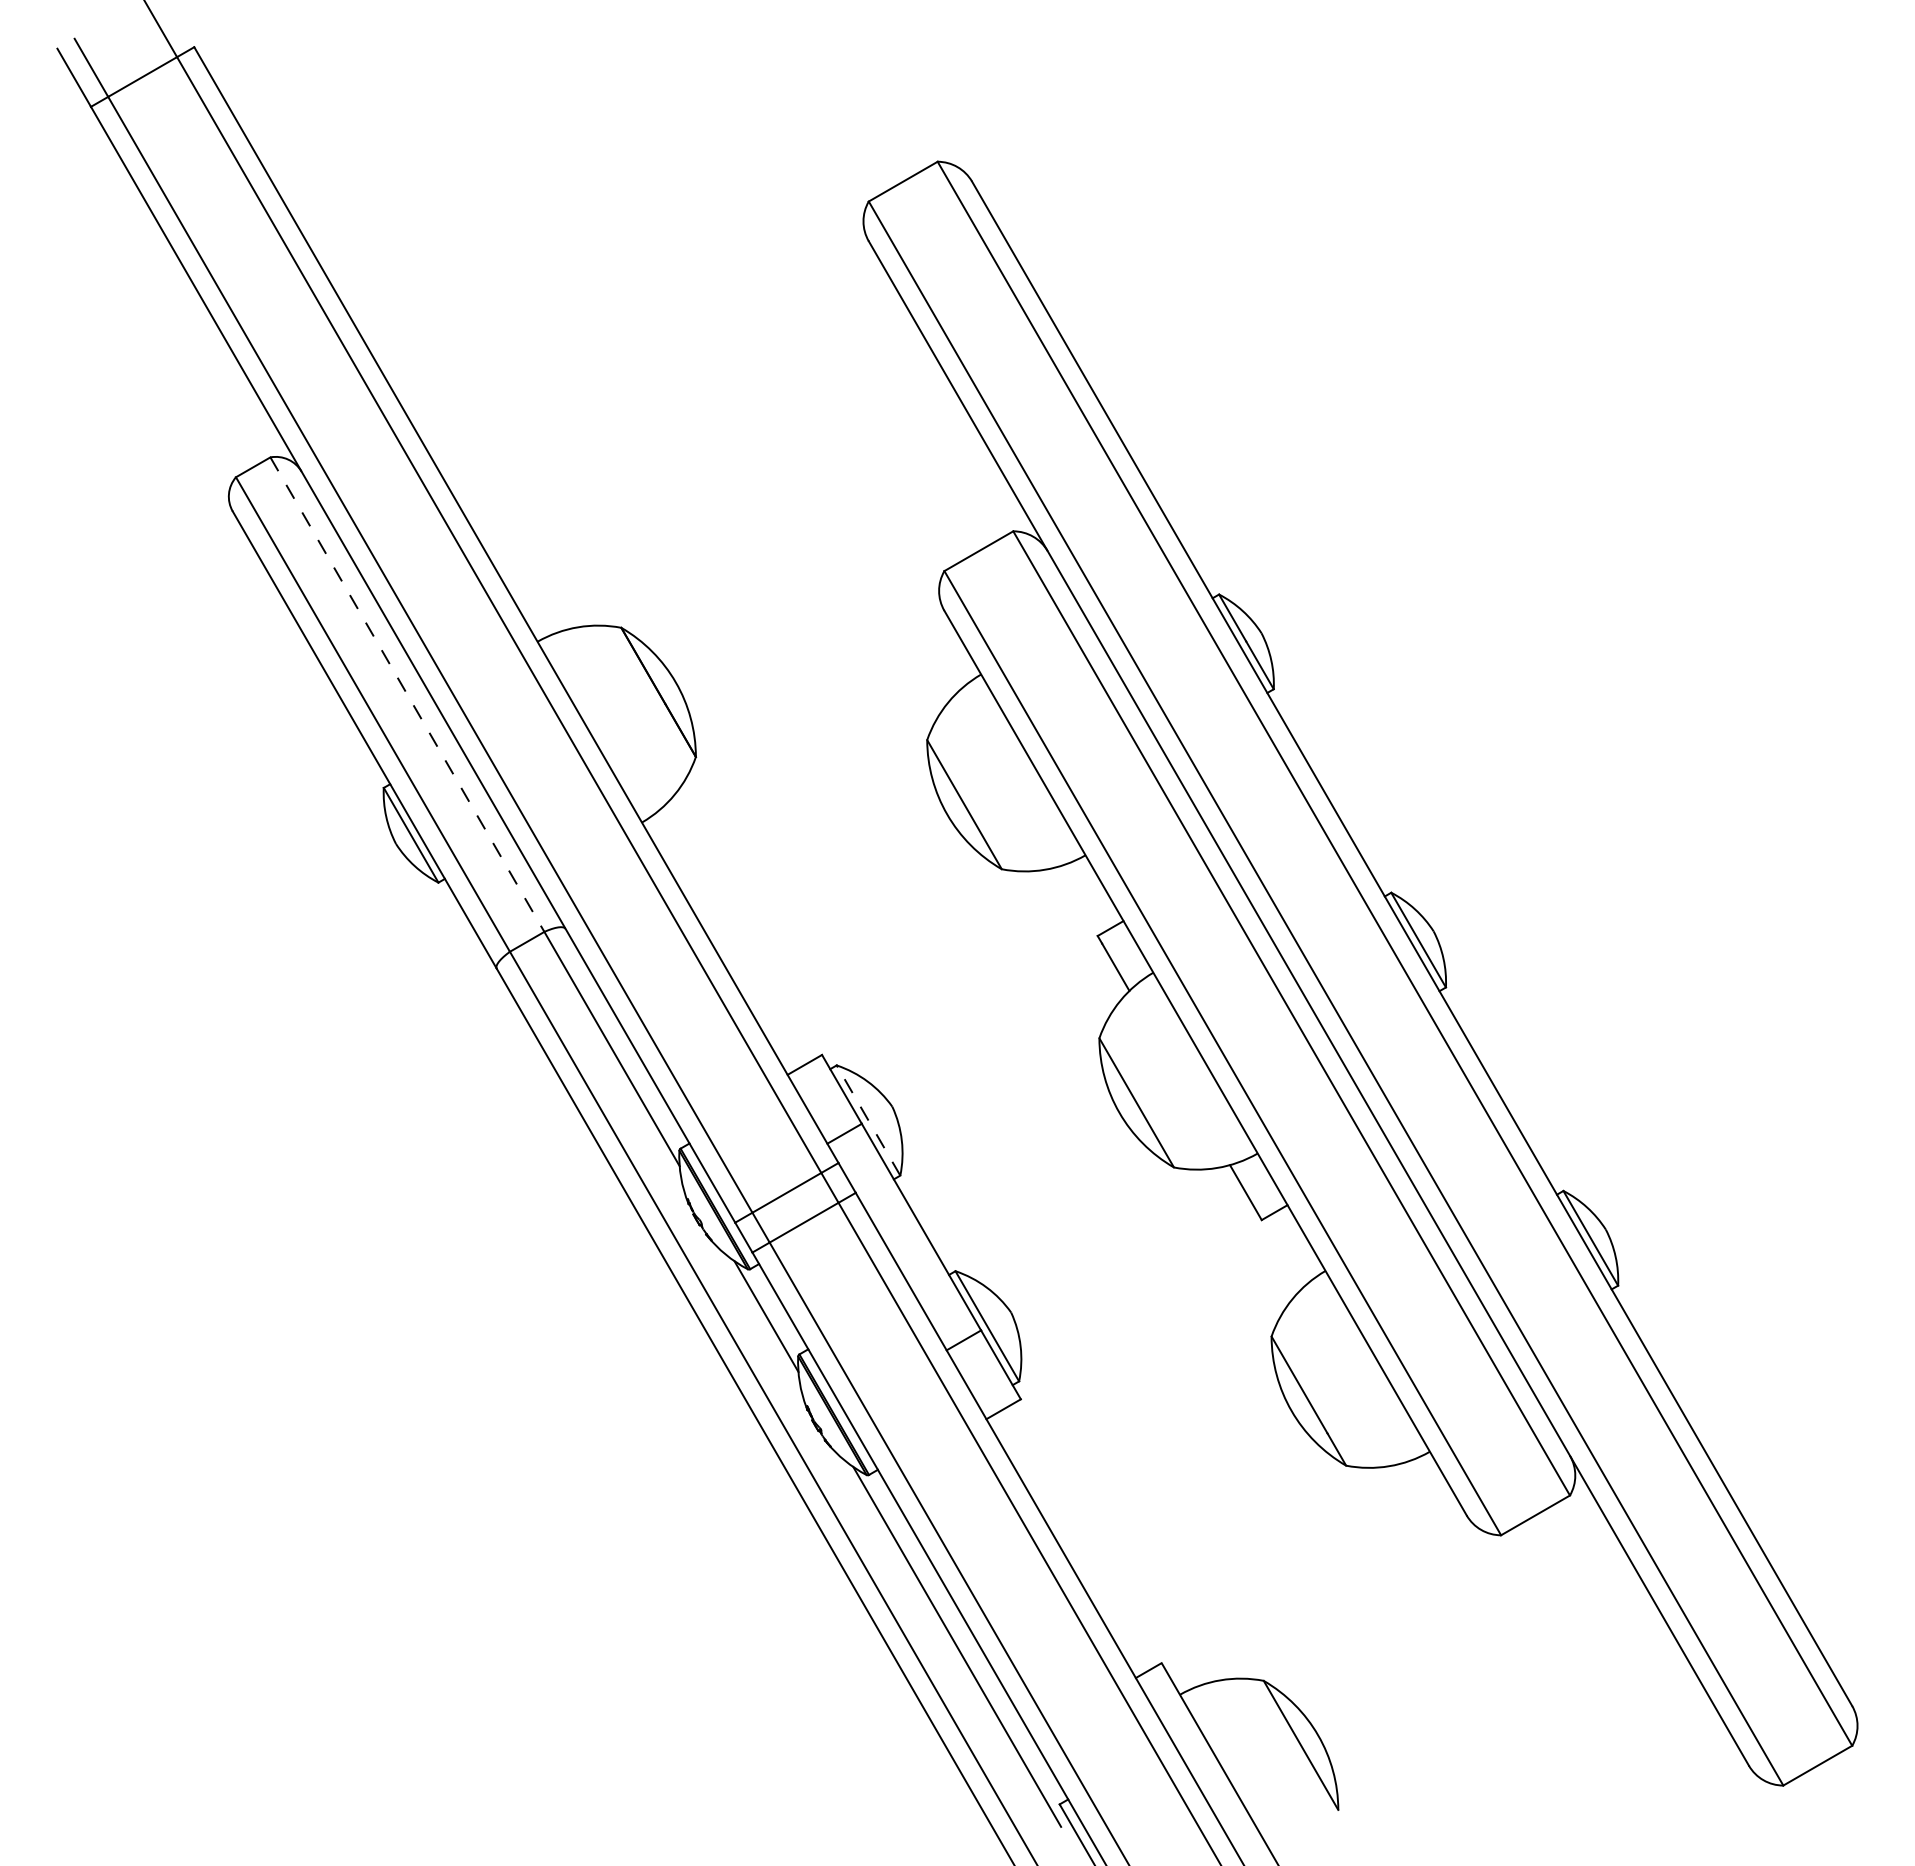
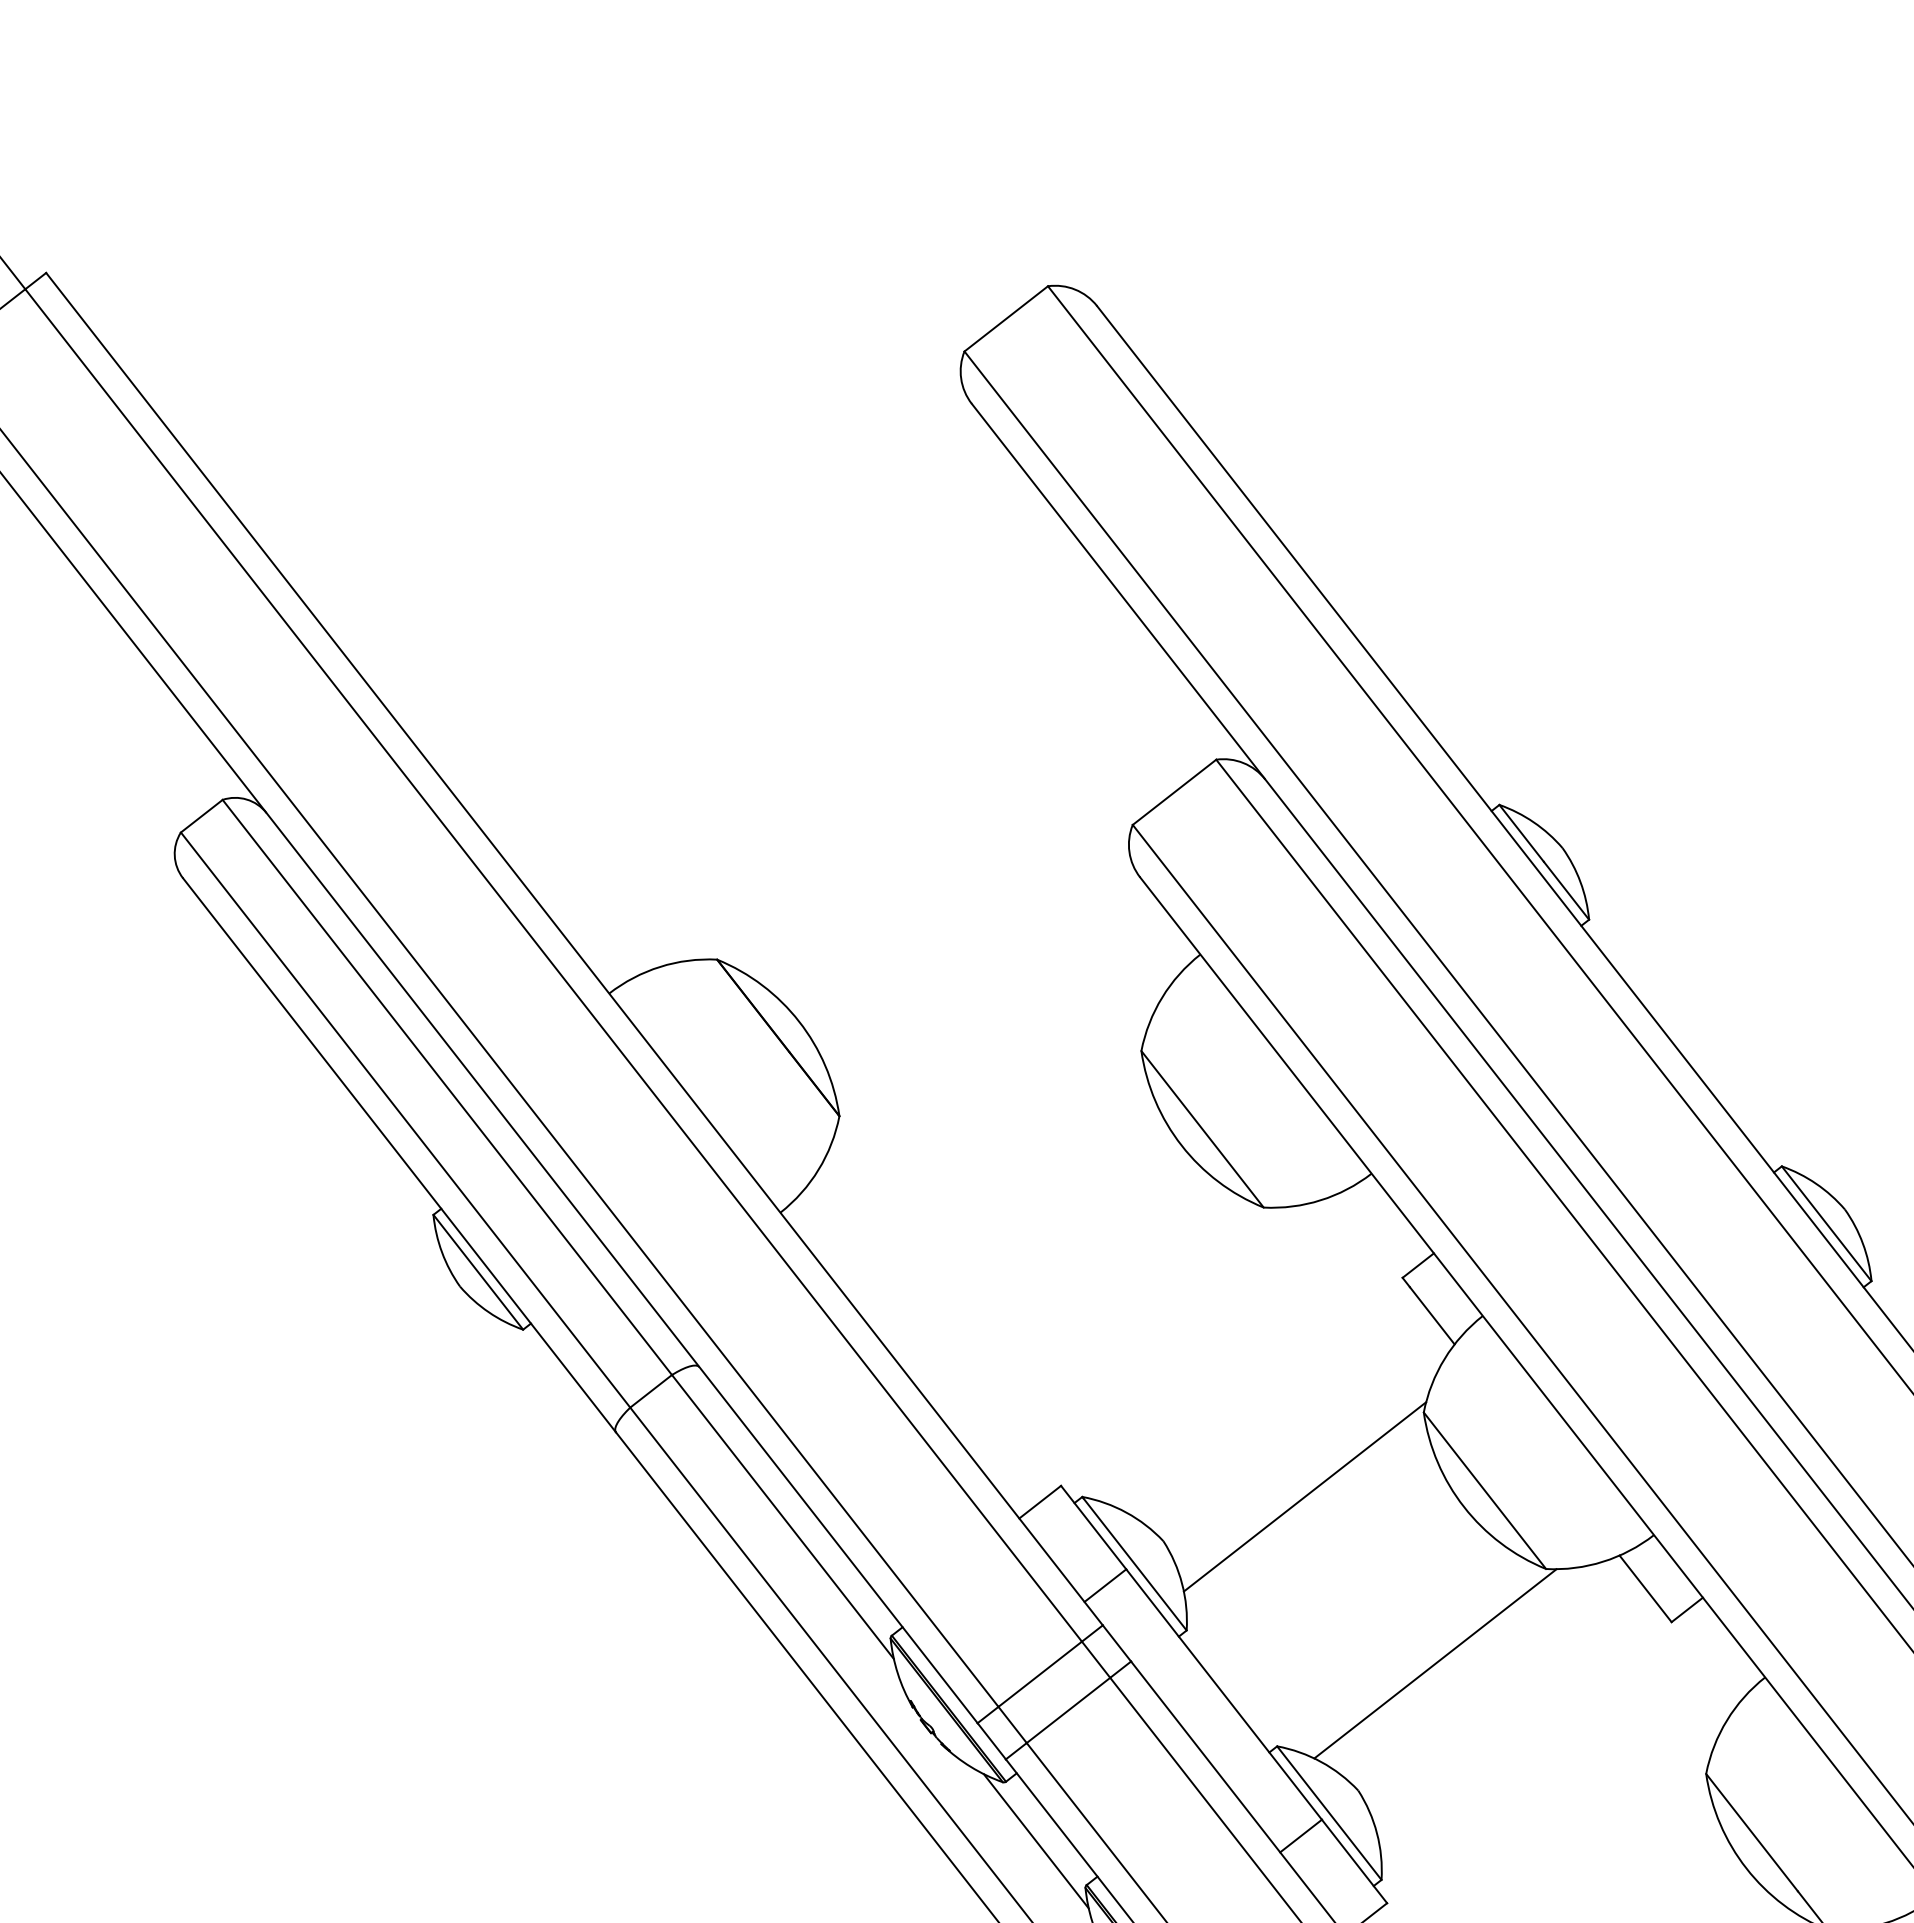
line: (407, 694) -> (447, 1087), dashed -> solid
line: (1002, 1088) -> (1305, 1496), added
line: (868, 1121) -> (1134, 1565), dashed -> solid
line: (1081, 1226) -> (1435, 1664), added

